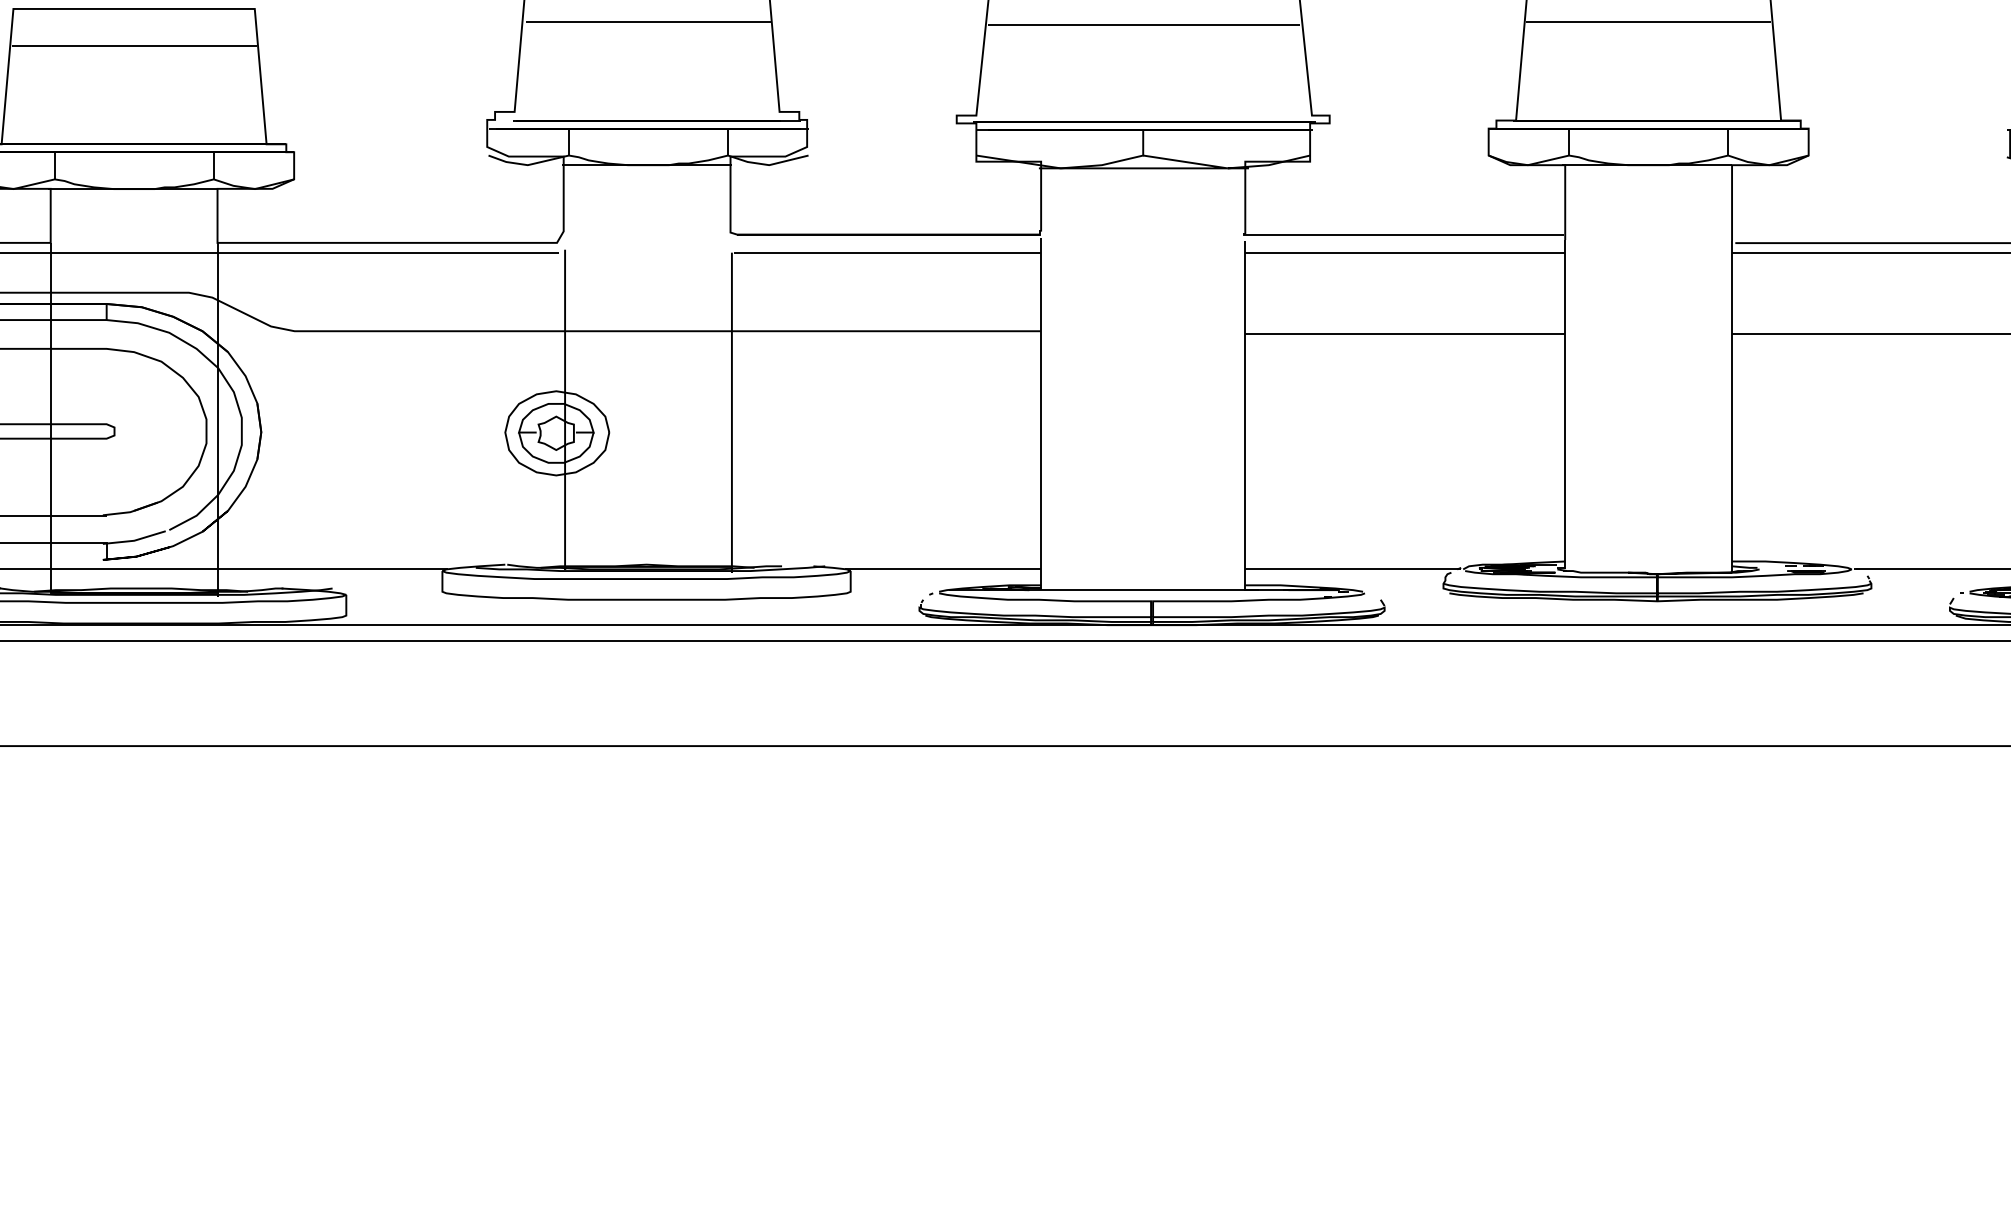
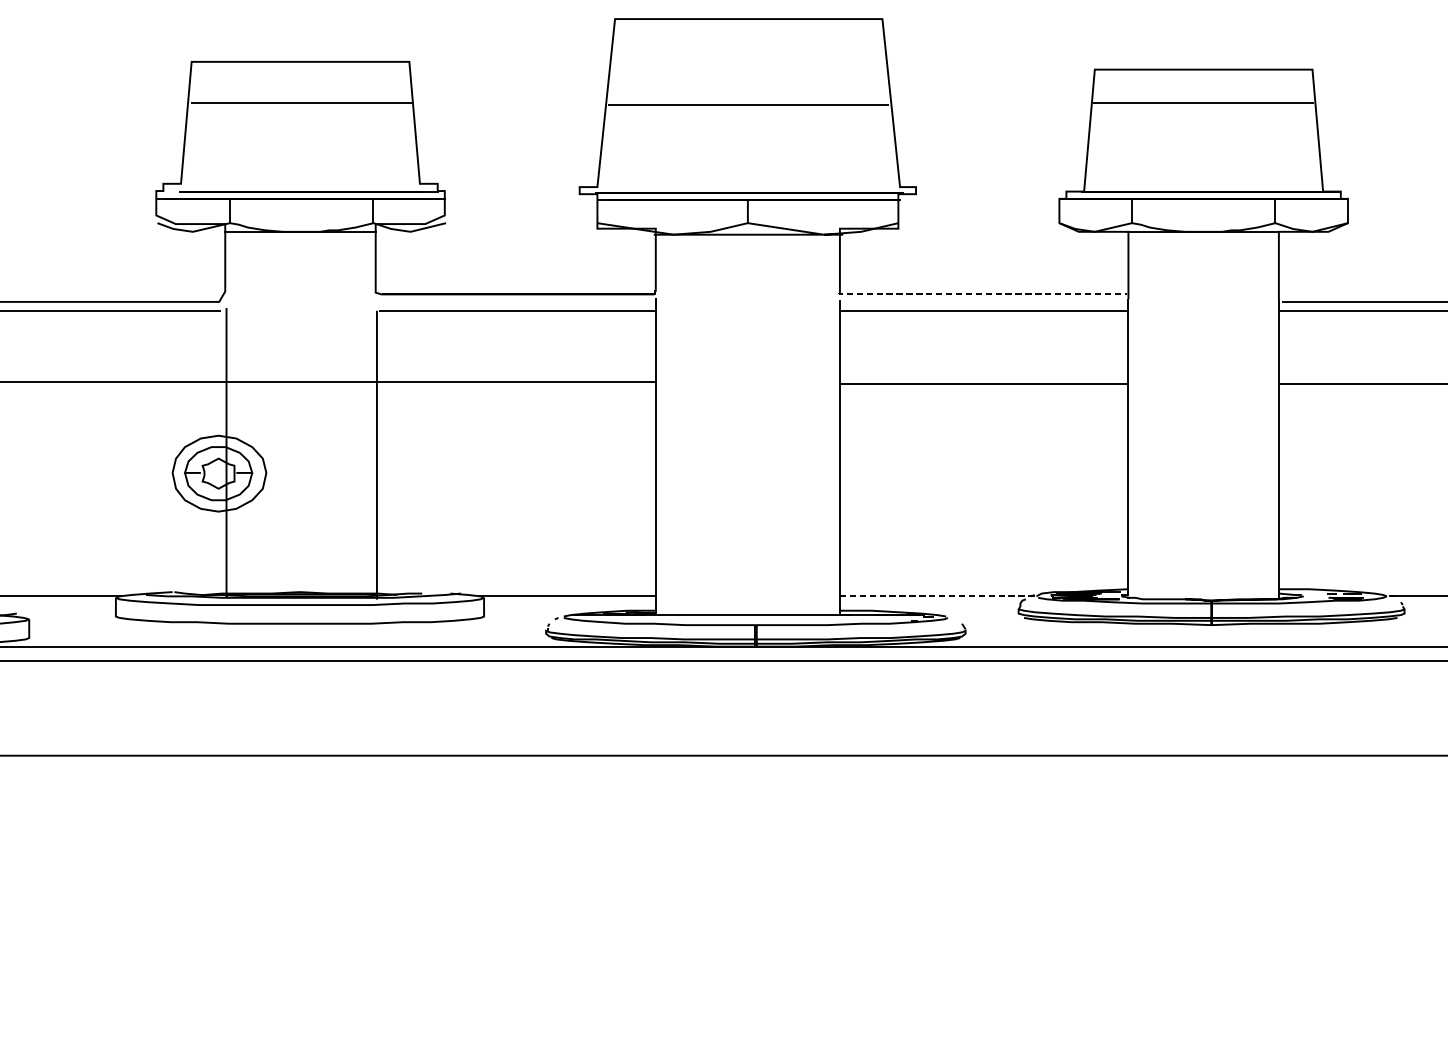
line: (1401, 234) -> (980, 294), solid -> dashed
line: (1353, 569) -> (937, 596), solid -> dashed

